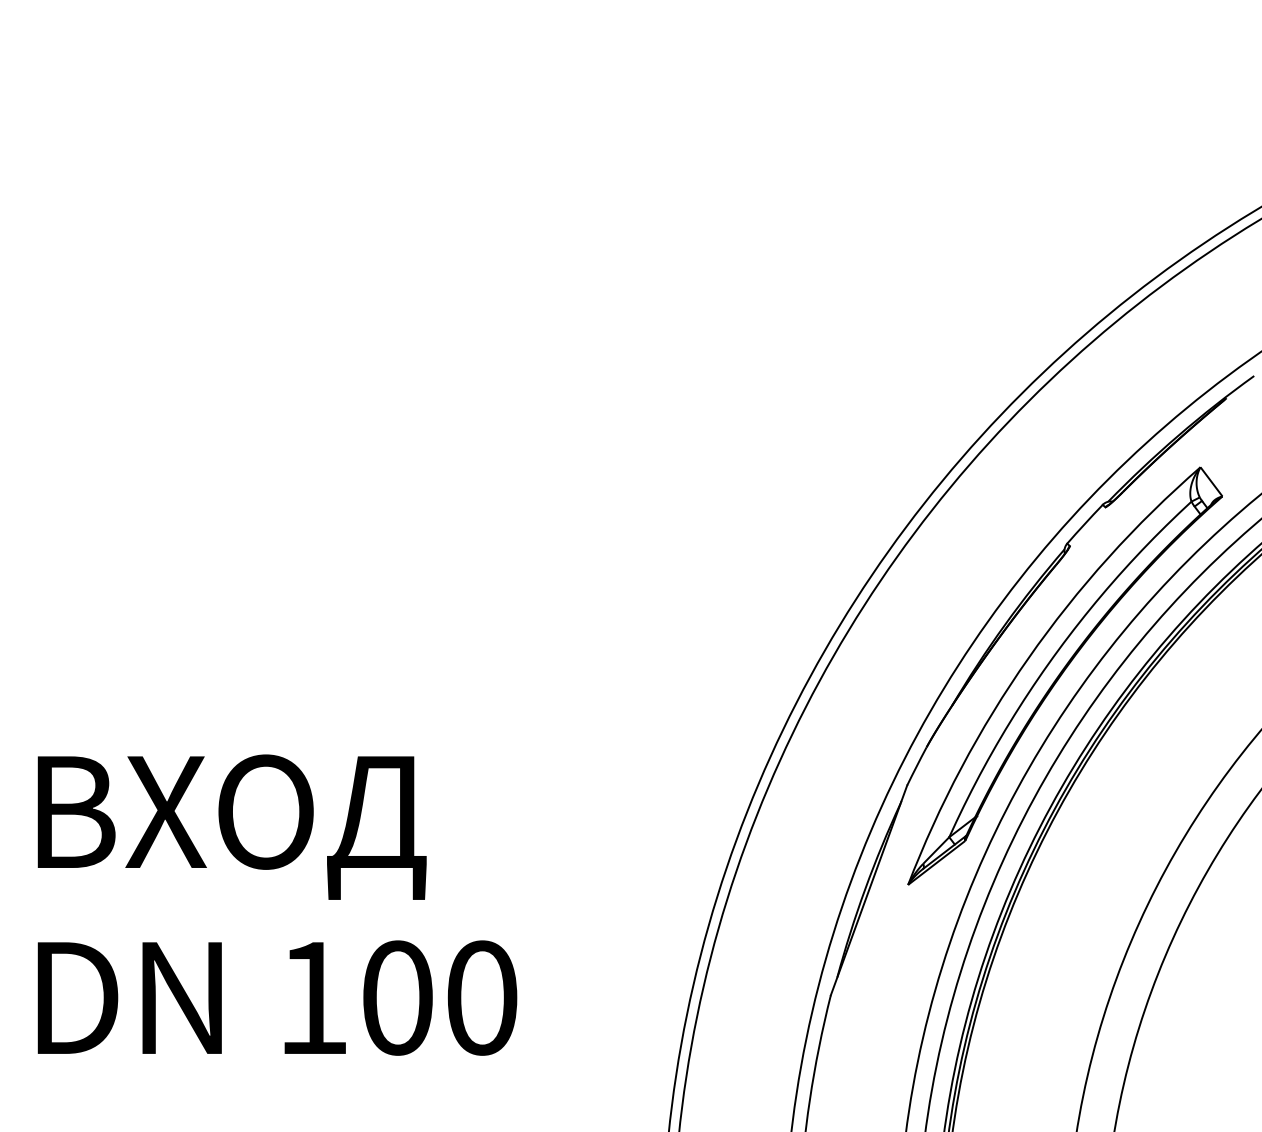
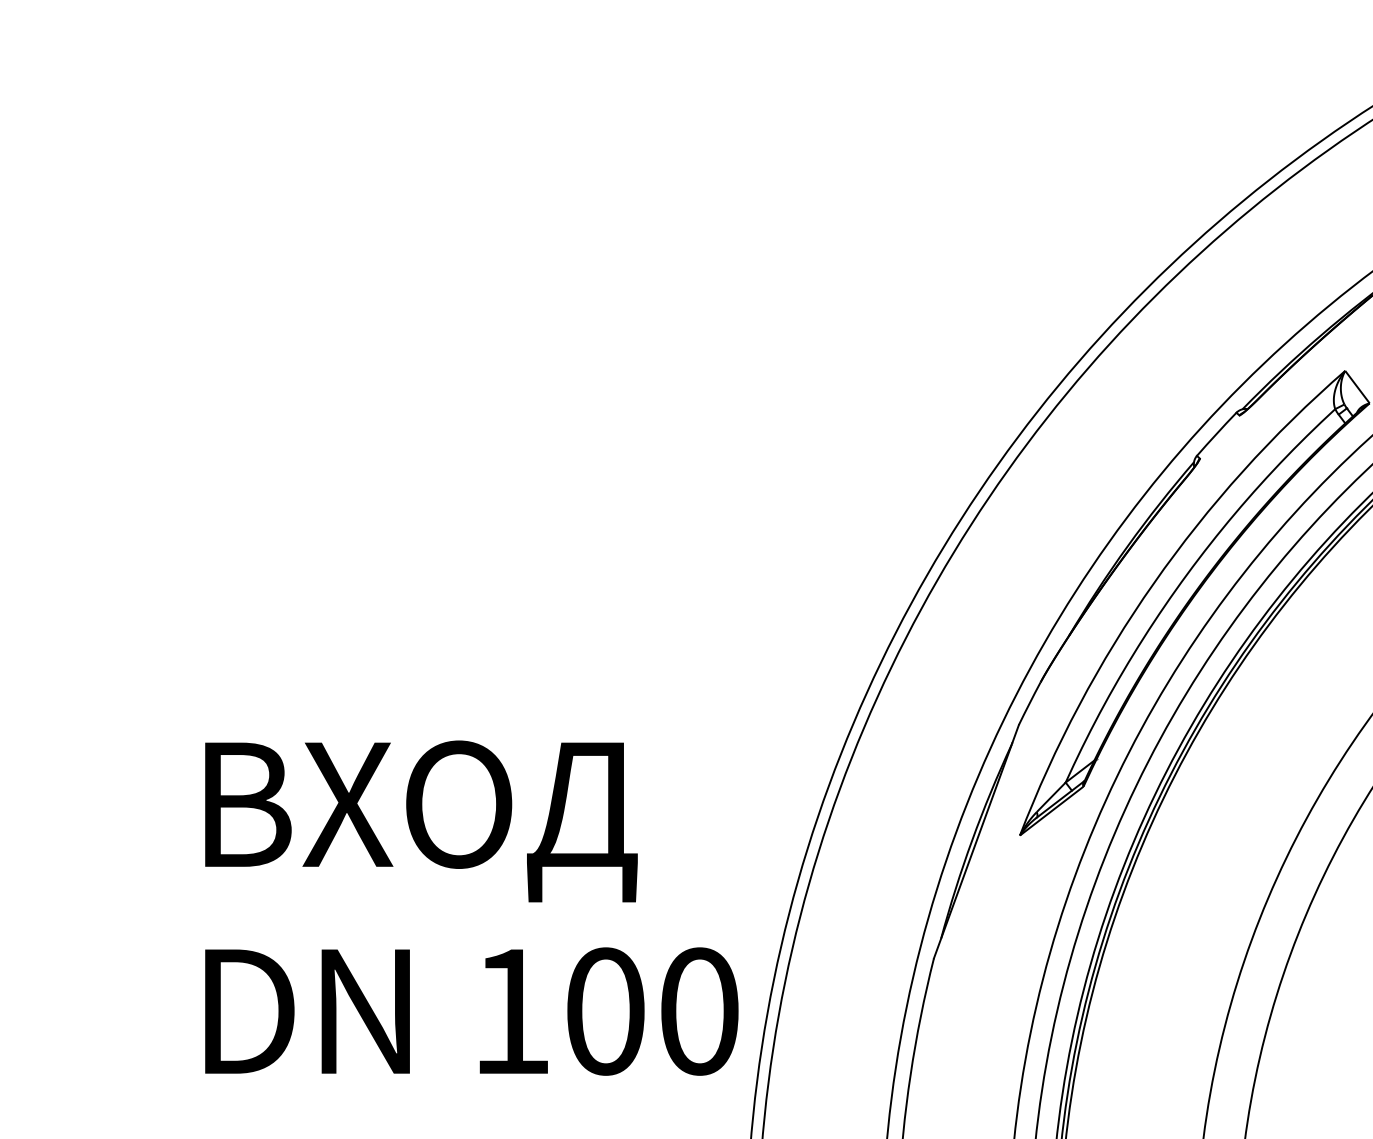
text: (277, 904) -> (471, 907), moved

